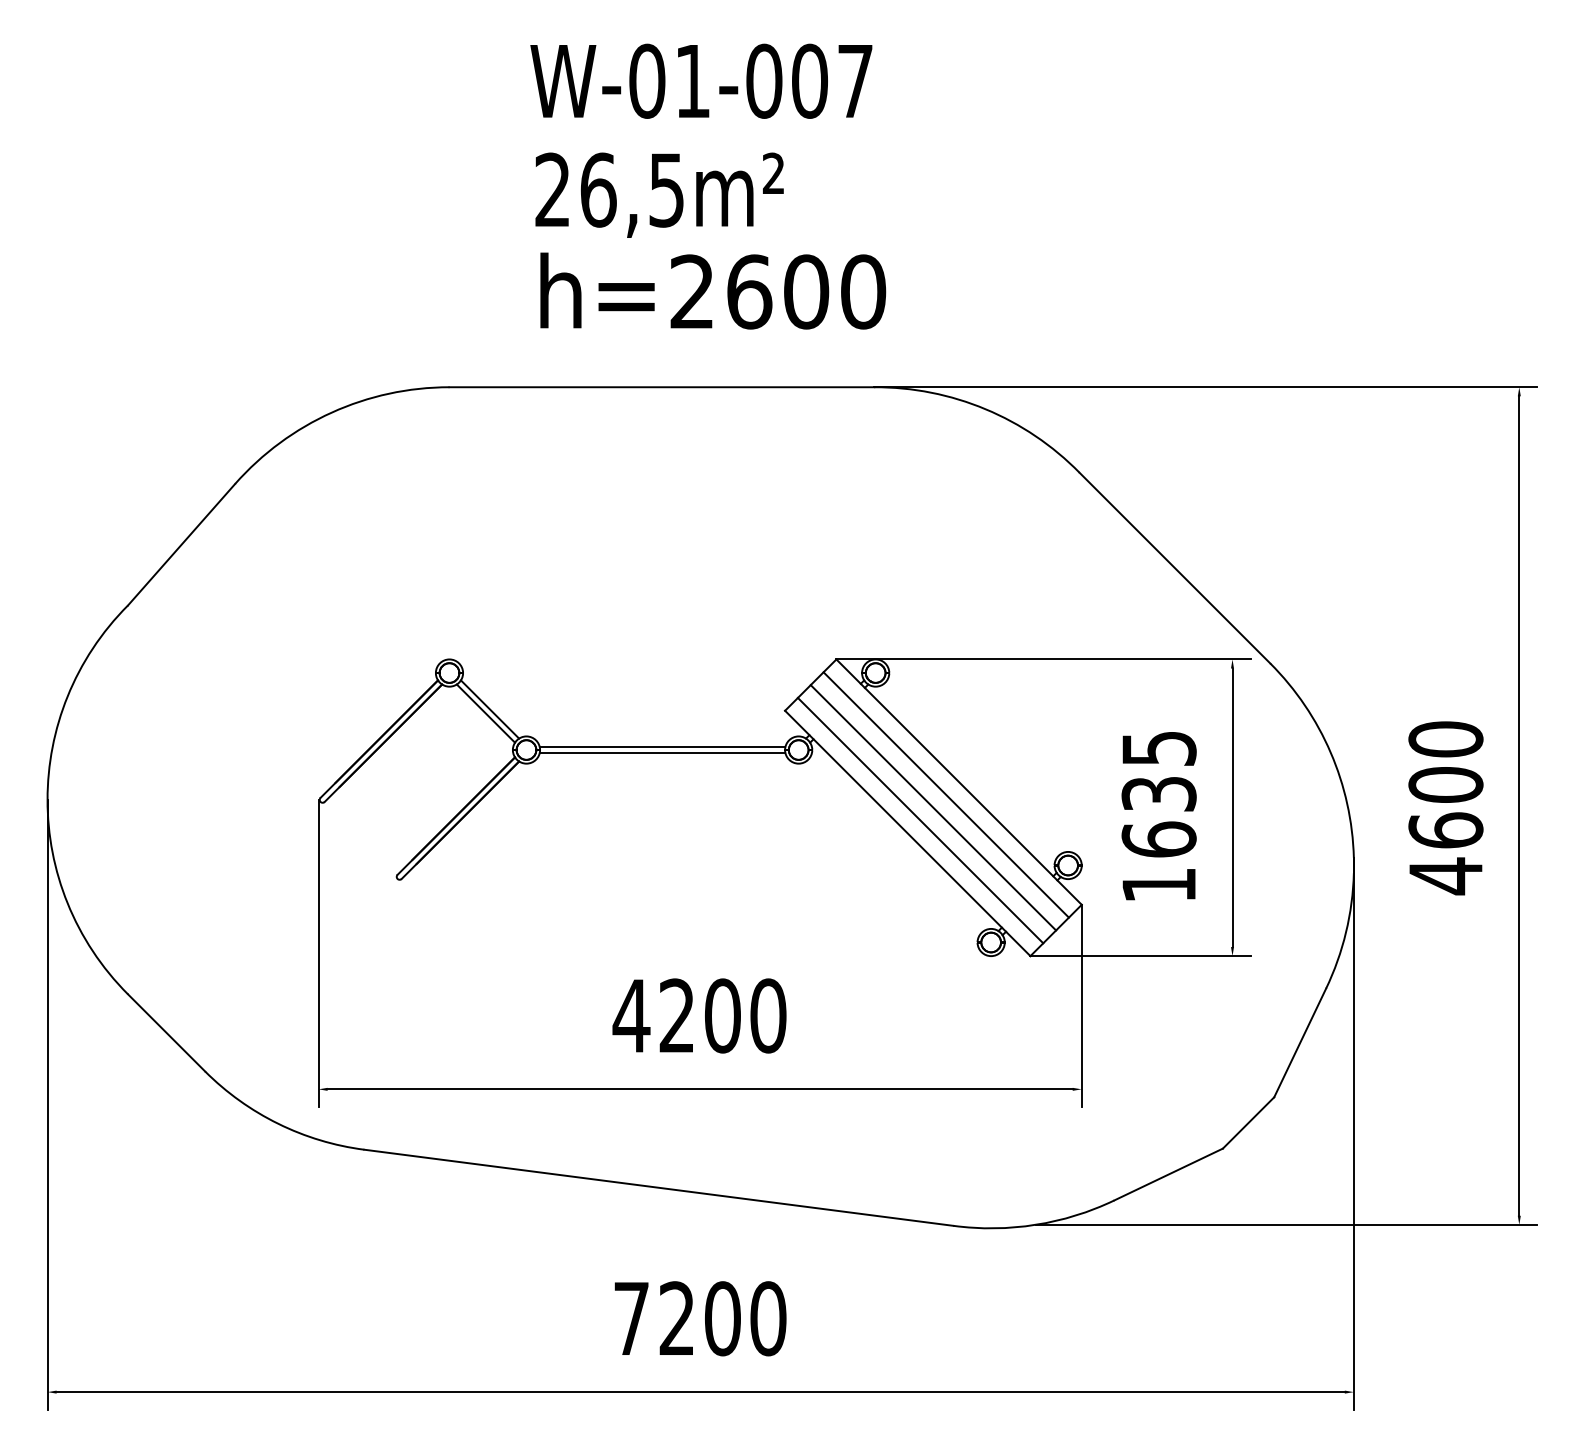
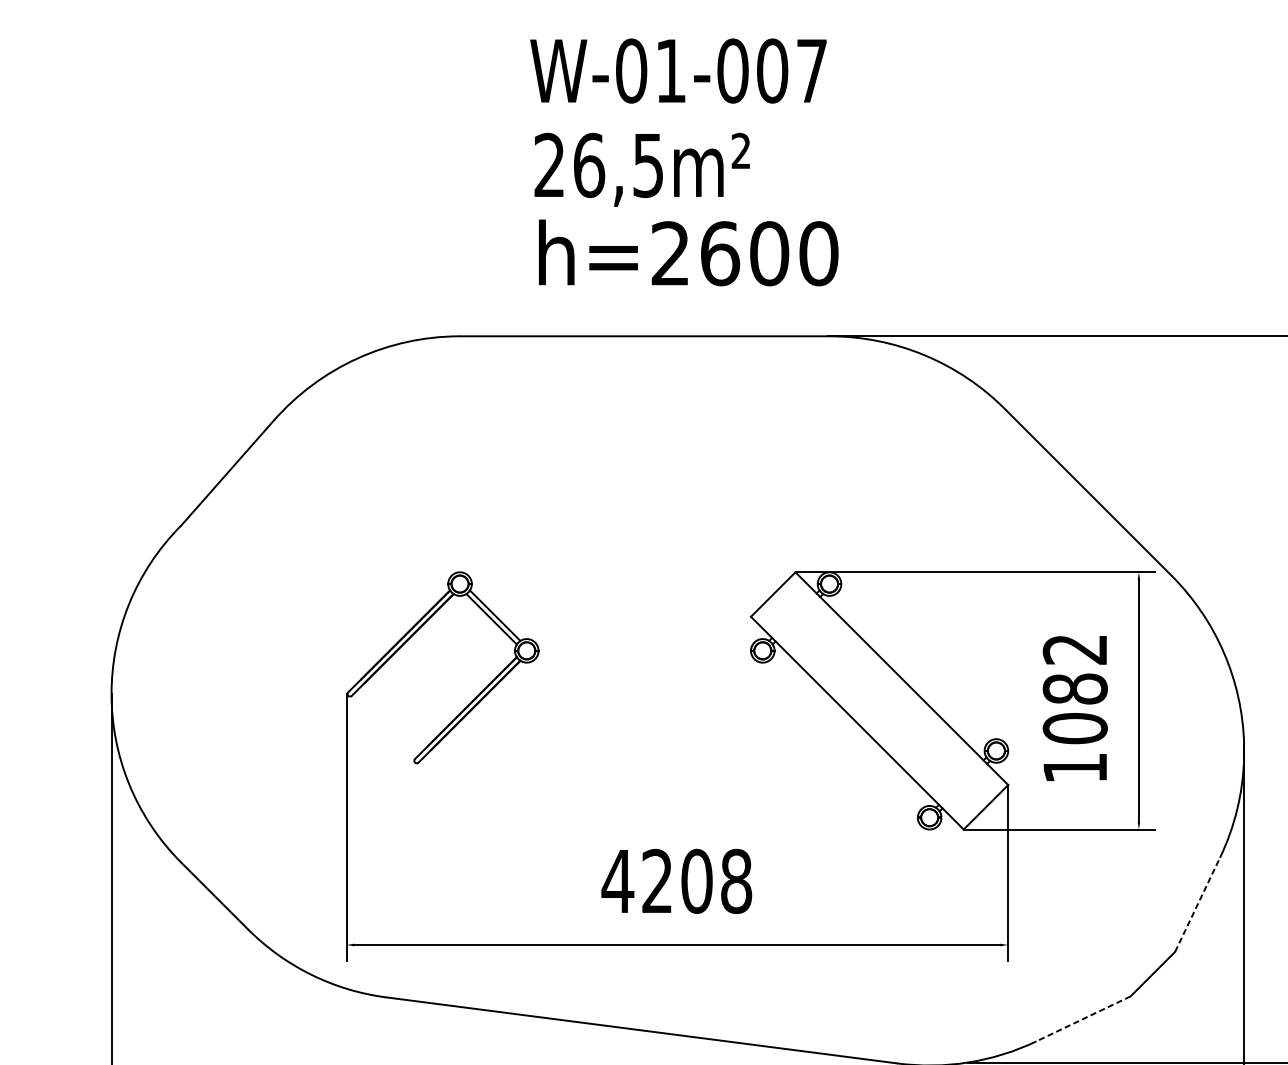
line: (662, 747) -> (644, 648), removed
line: (662, 752) -> (644, 652), removed
line: (945, 794) -> (890, 689), removed
text: (1158, 794) -> (1074, 689), 1635 -> 1082
line: (933, 807) -> (879, 700), removed
line: (920, 820) -> (868, 711), removed
text: (768, 1015) -> (736, 880), 4200 -> 4208
line: (1300, 1042) -> (1197, 904), solid -> dashed
line: (1168, 1174) -> (1083, 1018), solid -> dashed

